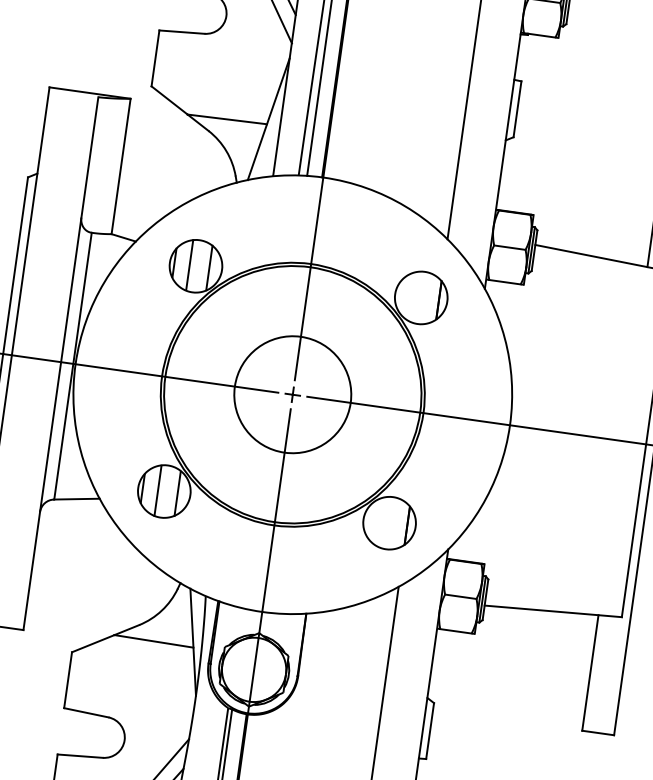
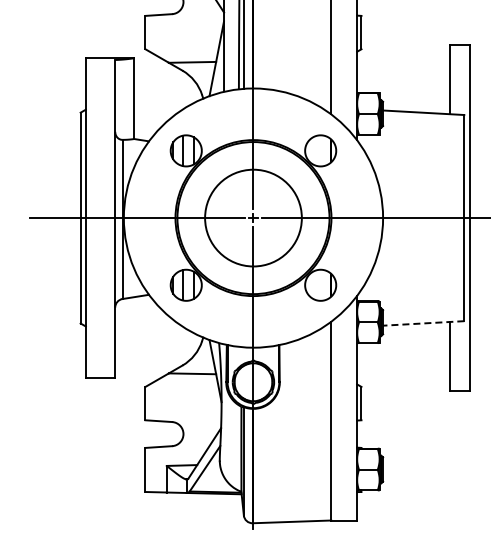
circle: (292, 393) -> (253, 217), size x1.4
line: (552, 611) -> (423, 323), solid -> dashed

